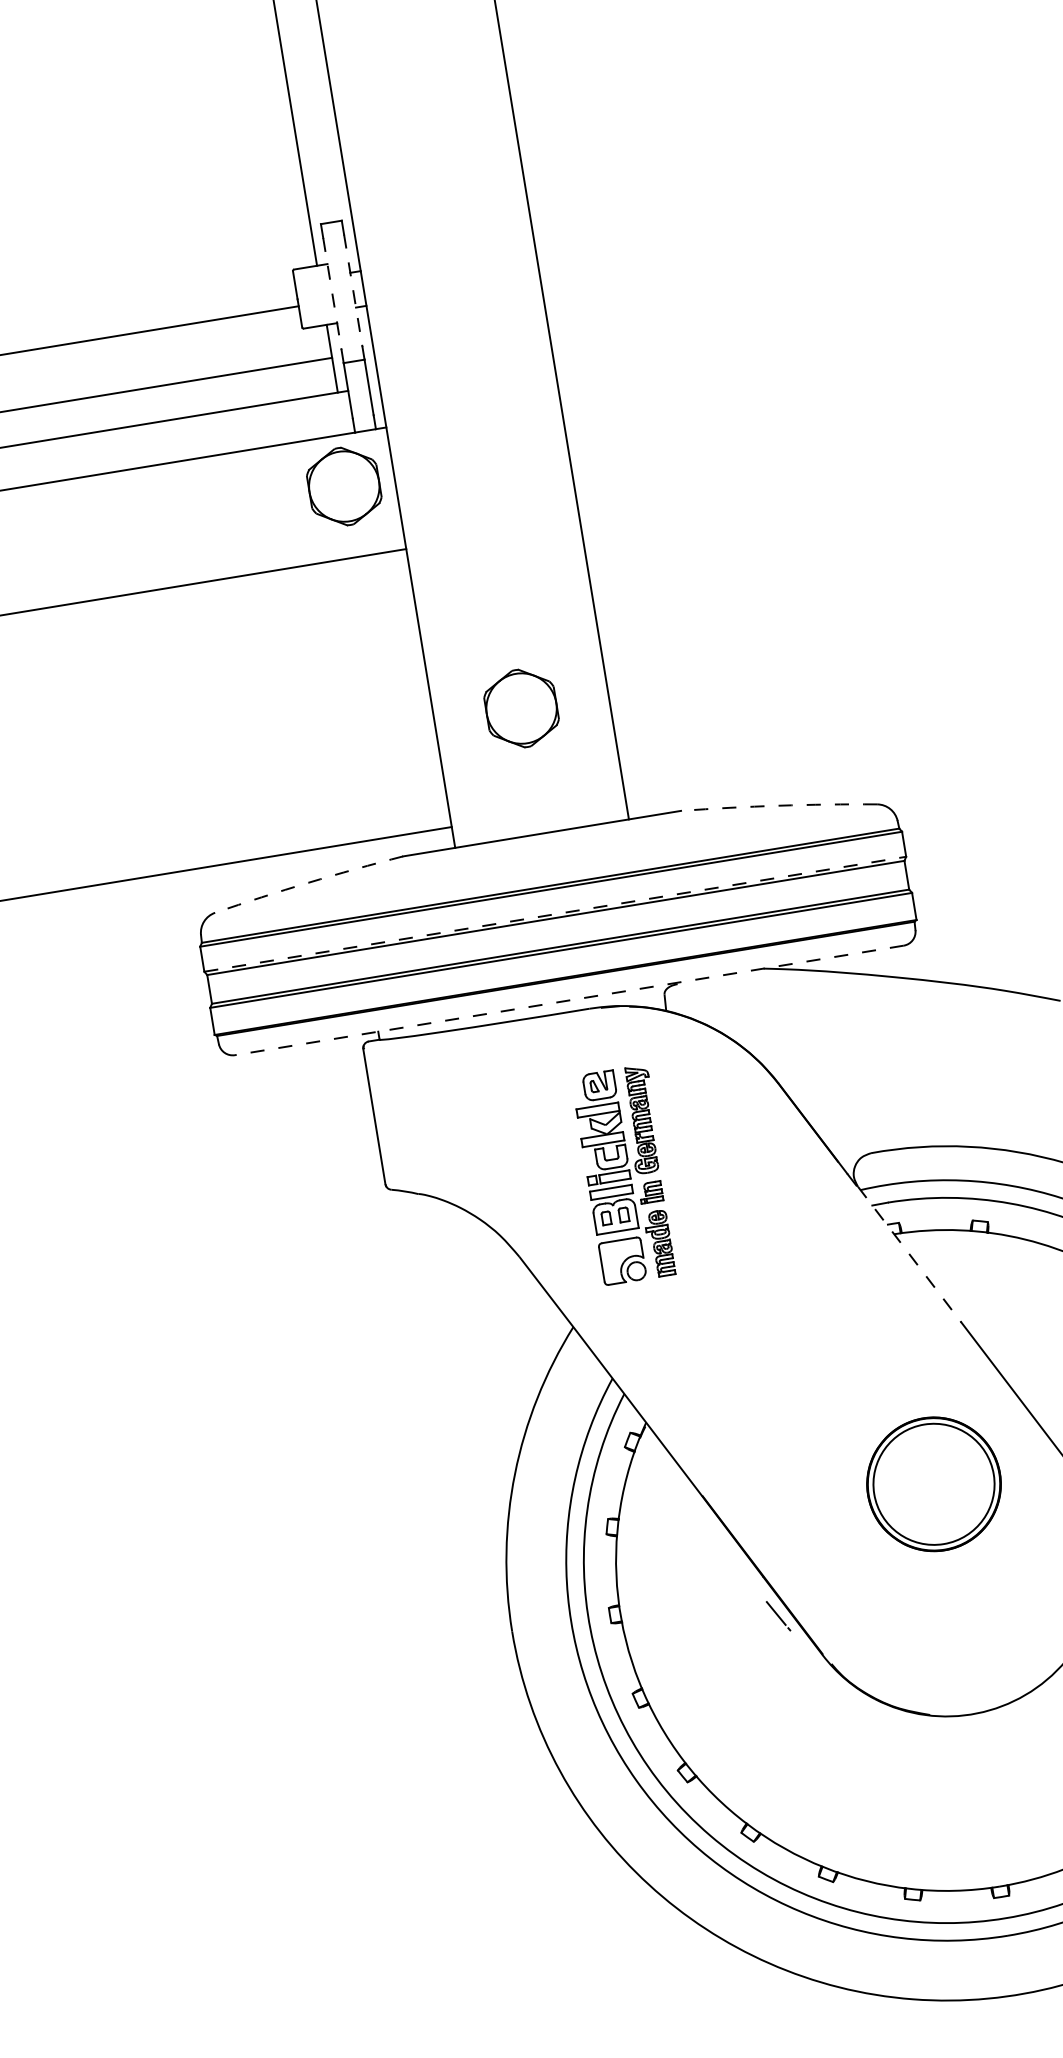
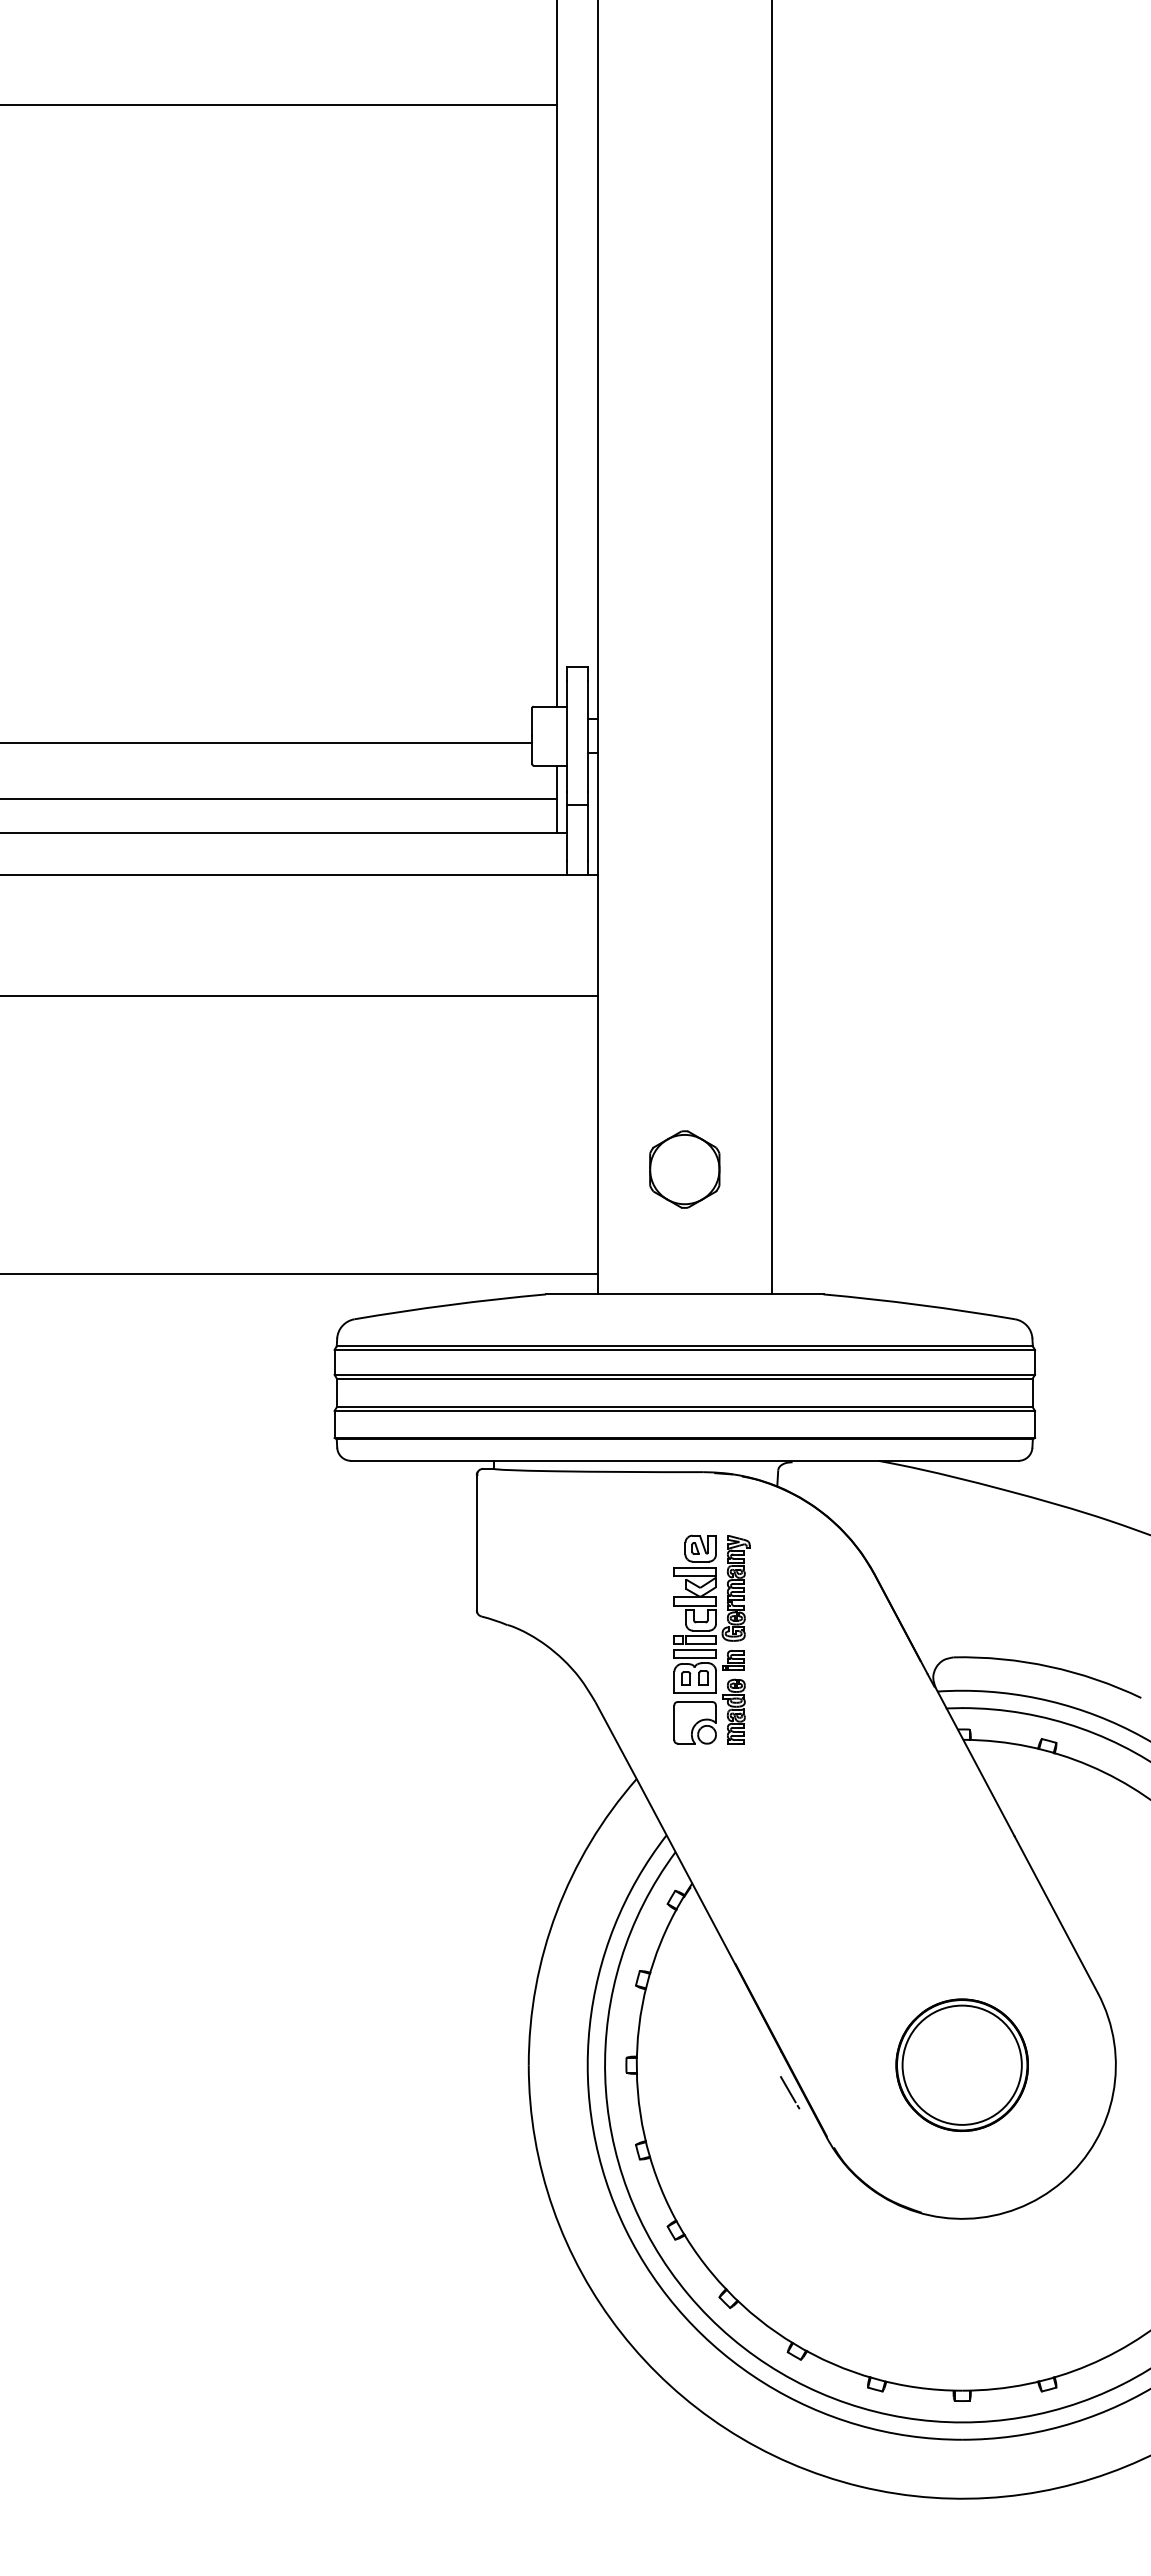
line: (353, 290) -> (587, 736), dashed -> solid
line: (331, 294) -> (566, 736), dashed -> solid
part: (343, 486) -> (547, 925), removed
arc: (778, 805) -> (919, 1304), dashed -> solid
arc: (308, 882) -> (450, 1304), dashed -> solid
line: (555, 913) -> (685, 1374), dashed -> solid
line: (569, 1000) -> (684, 1460), dashed -> solid
line: (910, 1254) -> (975, 1762), dashed -> solid
part: (933, 1483) -> (961, 2064), moved

